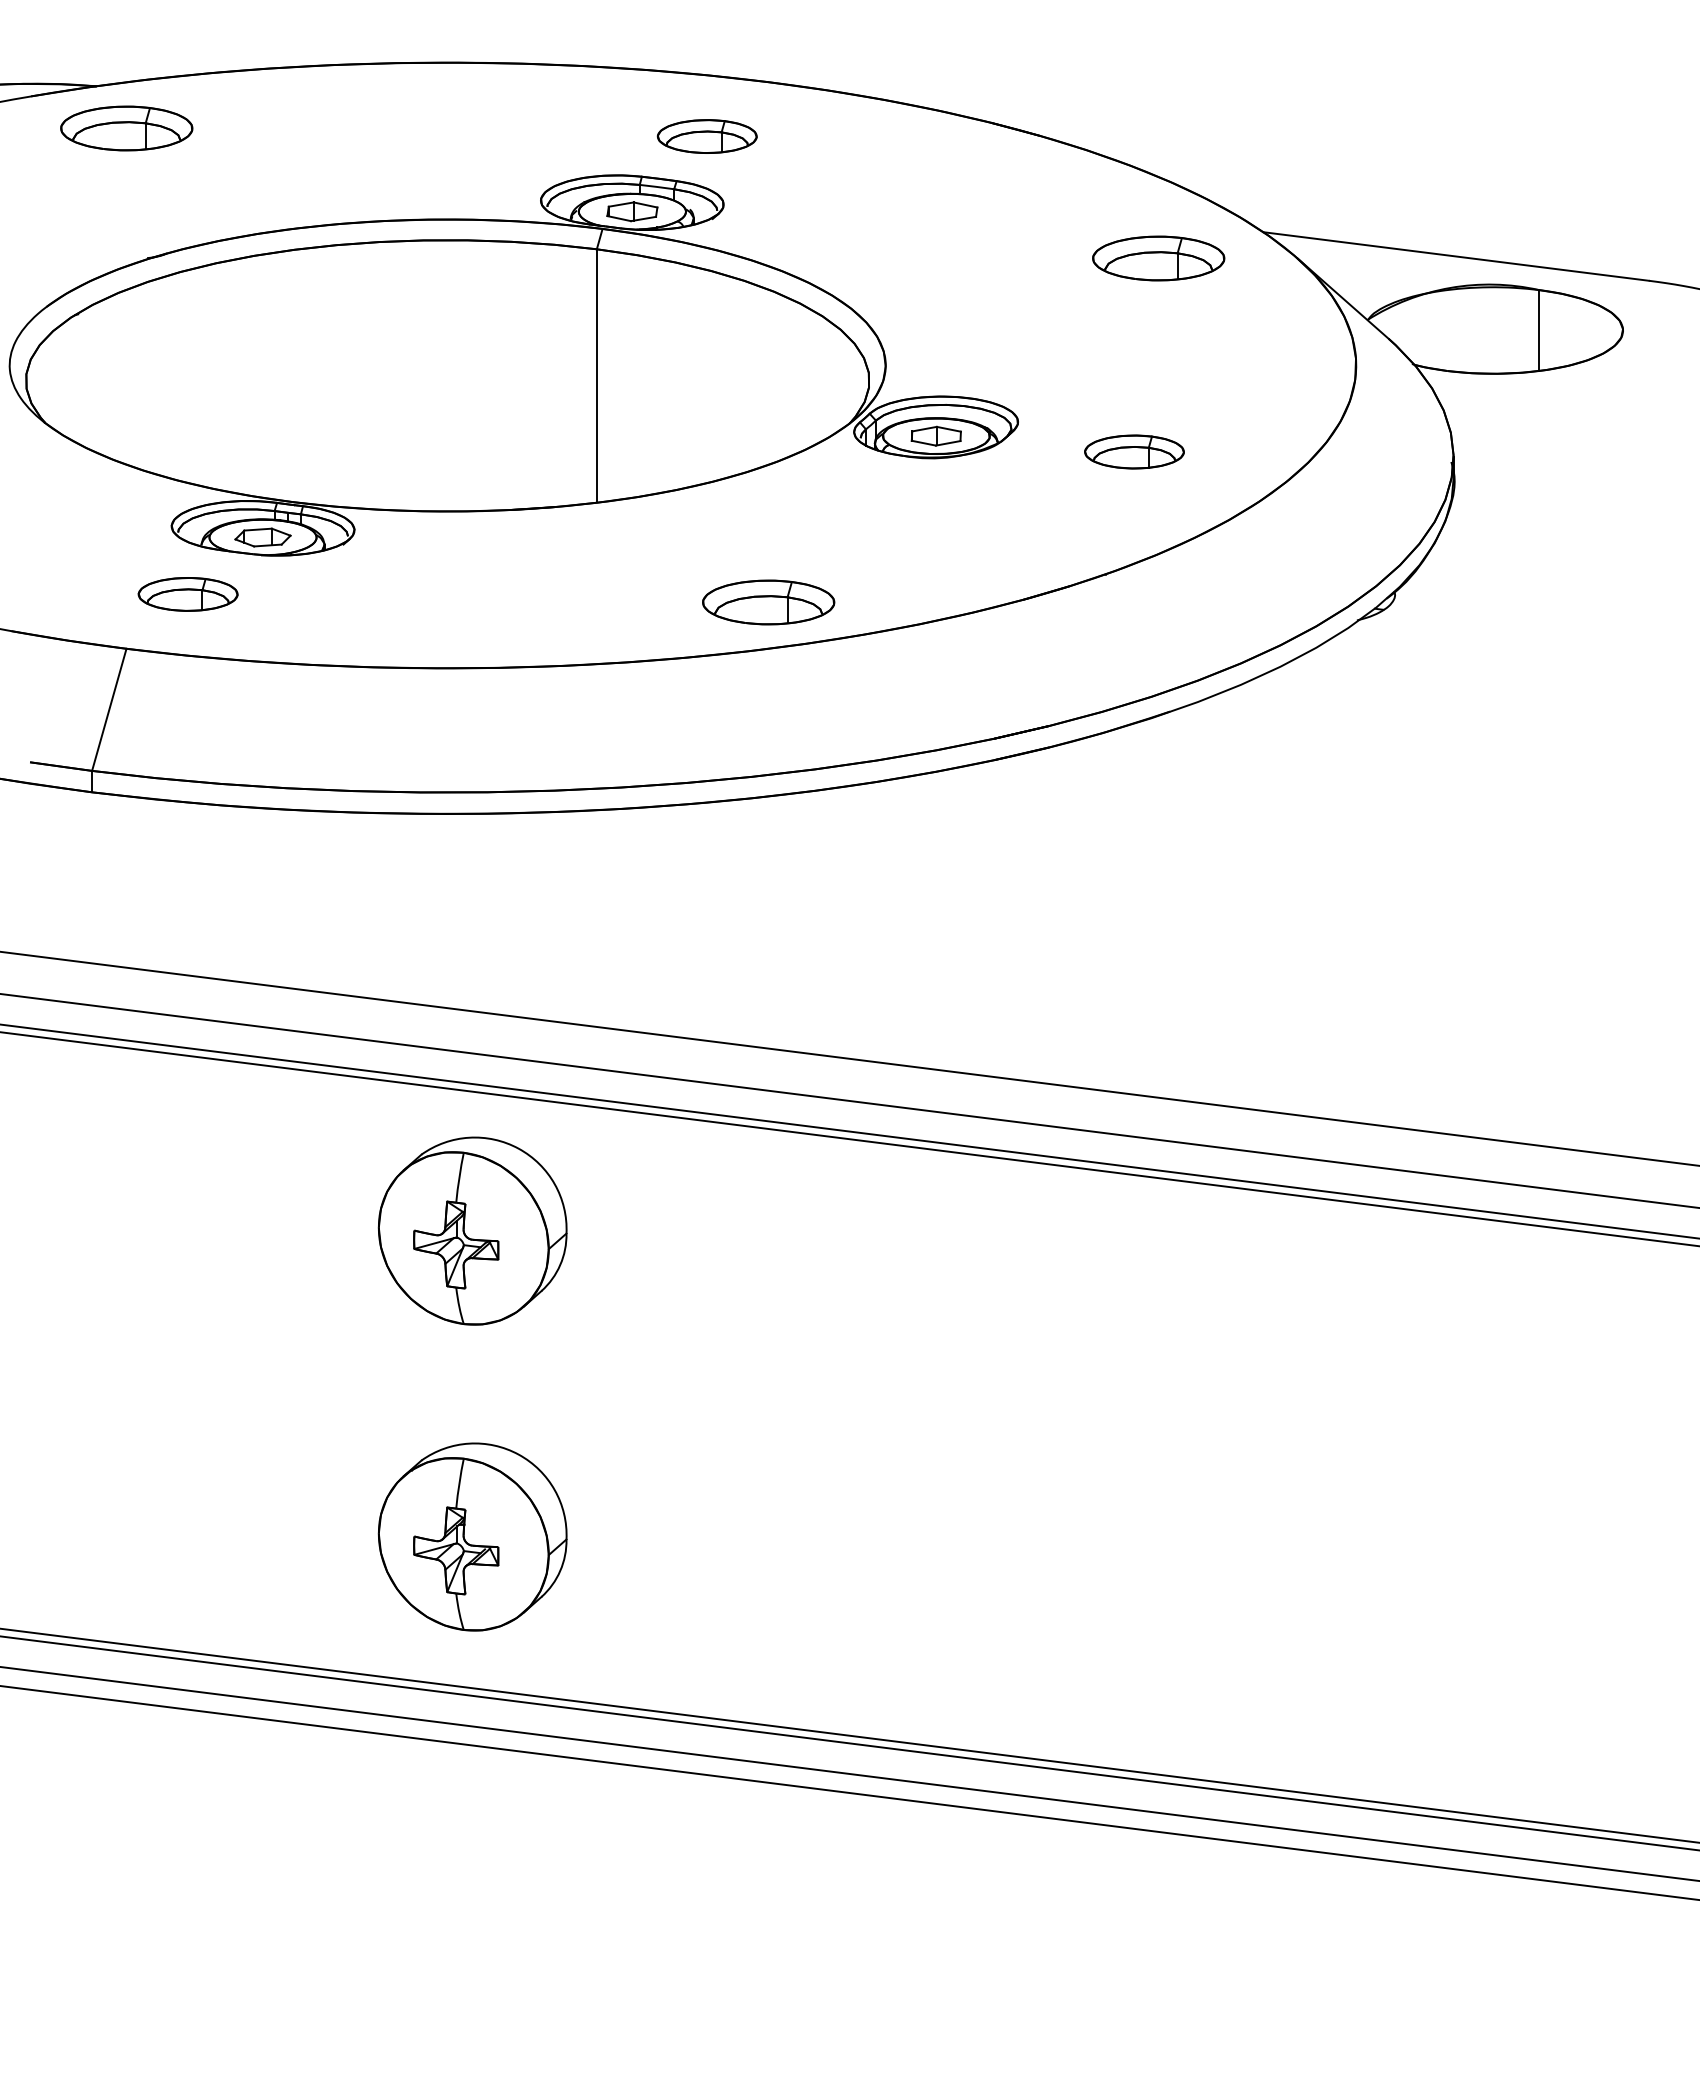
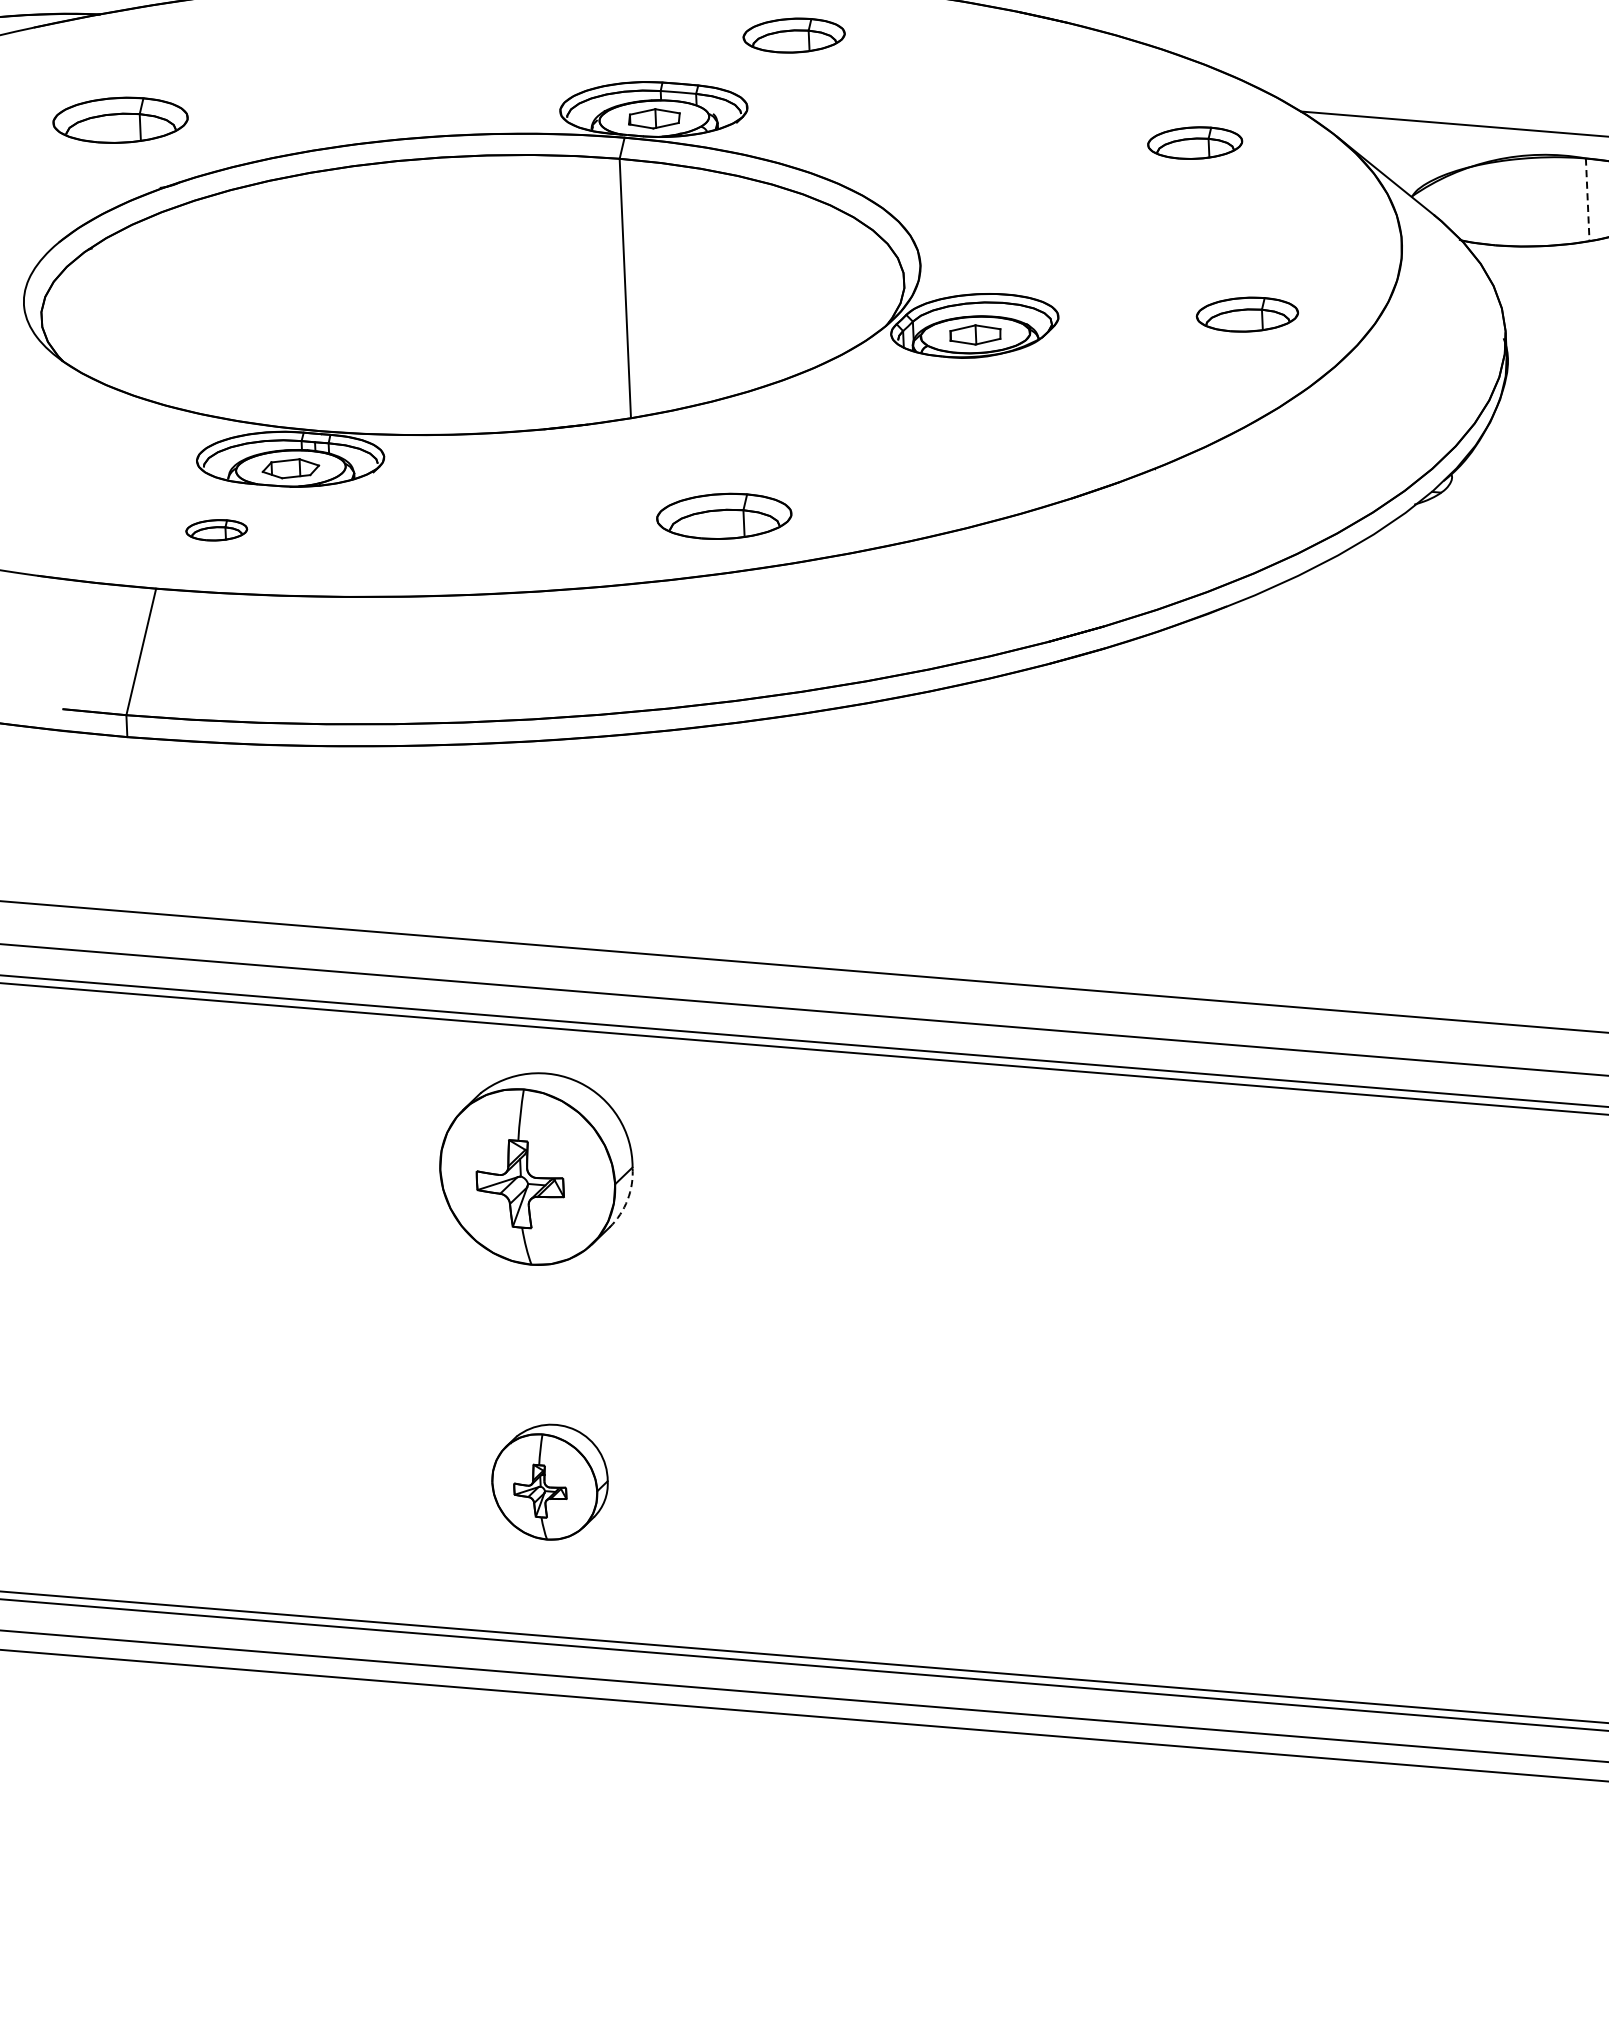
part: (126, 128) -> (120, 120), moved
part: (706, 136) -> (793, 35), moved
part: (1158, 258) -> (1194, 143), size x0.7
line: (1539, 330) -> (1588, 199), solid -> dashed
part: (1134, 451) -> (1247, 314), moved
part: (187, 594) -> (216, 530), size x0.6
part: (768, 602) -> (724, 516), moved
arc: (560, 1264) -> (627, 1199), solid -> dashed
part: (472, 1536) -> (549, 1481), size x0.6

